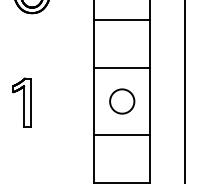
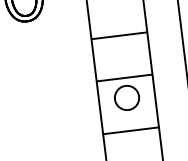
line: (122, 19) -> (119, 35), moved
line: (122, 68) -> (124, 78), moved
part: (21, 102) -> (27, 111), removed

